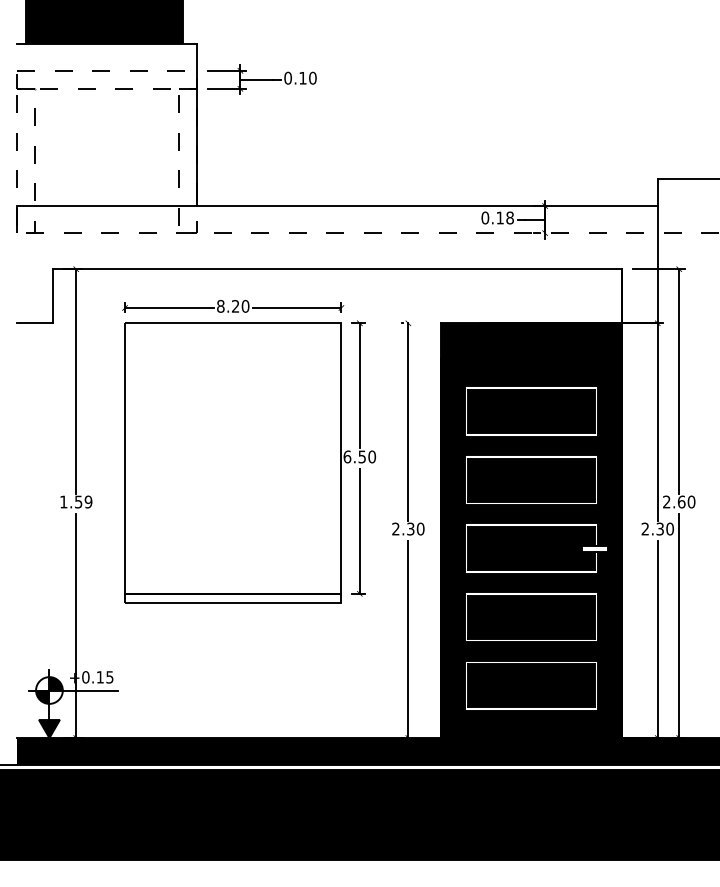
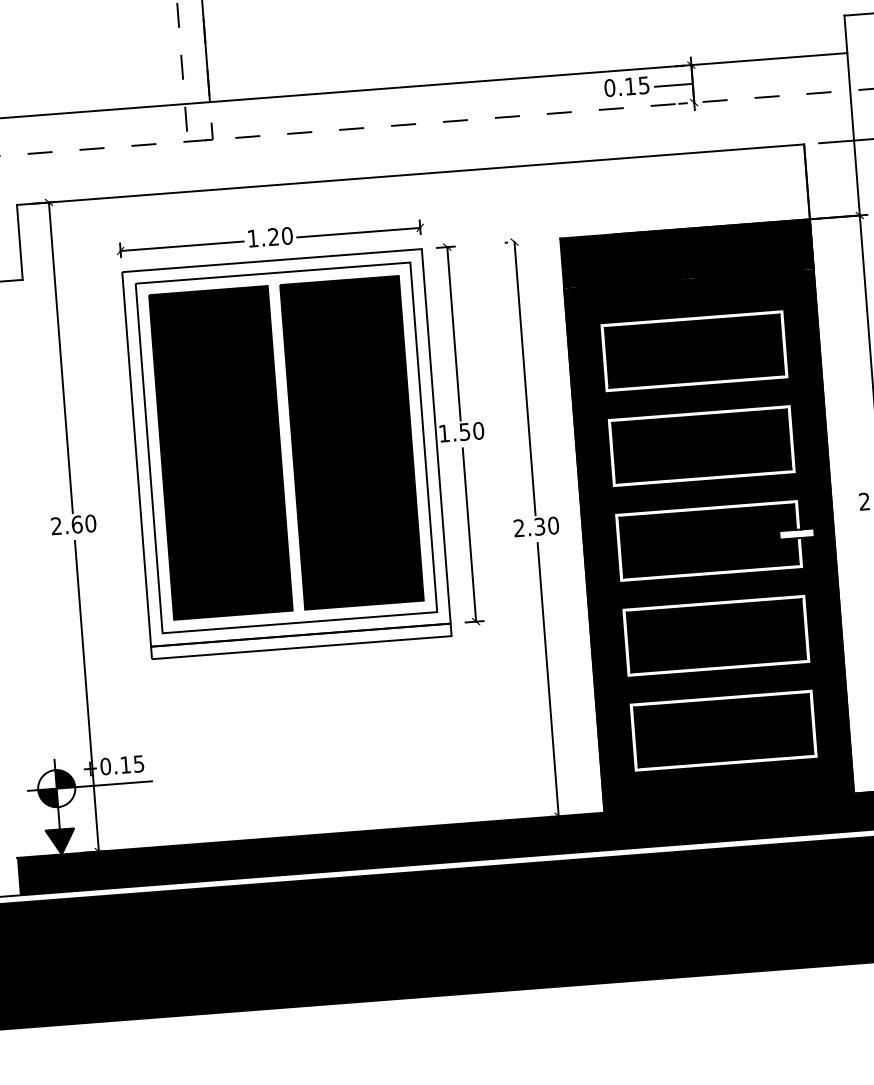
text: (509, 217) -> (643, 84), 0.18 -> 0.15
text: (220, 305) -> (252, 237), 8.20 -> 1.20
text: (347, 456) -> (444, 432), 6.50 -> 1.50
part: (232, 458) -> (285, 447), added
text: (76, 501) -> (74, 524), 1.59 -> 2.60

